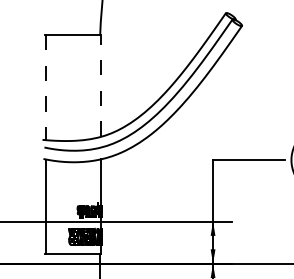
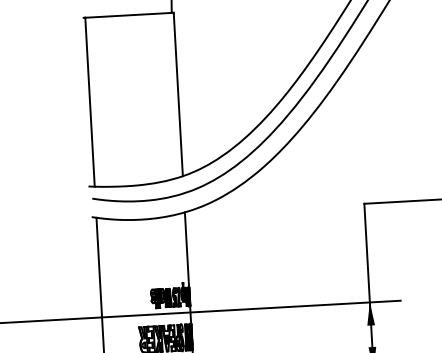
line: (101, 85) -> (178, 93), dashed -> solid
line: (46, 87) -> (90, 101), dashed -> solid

